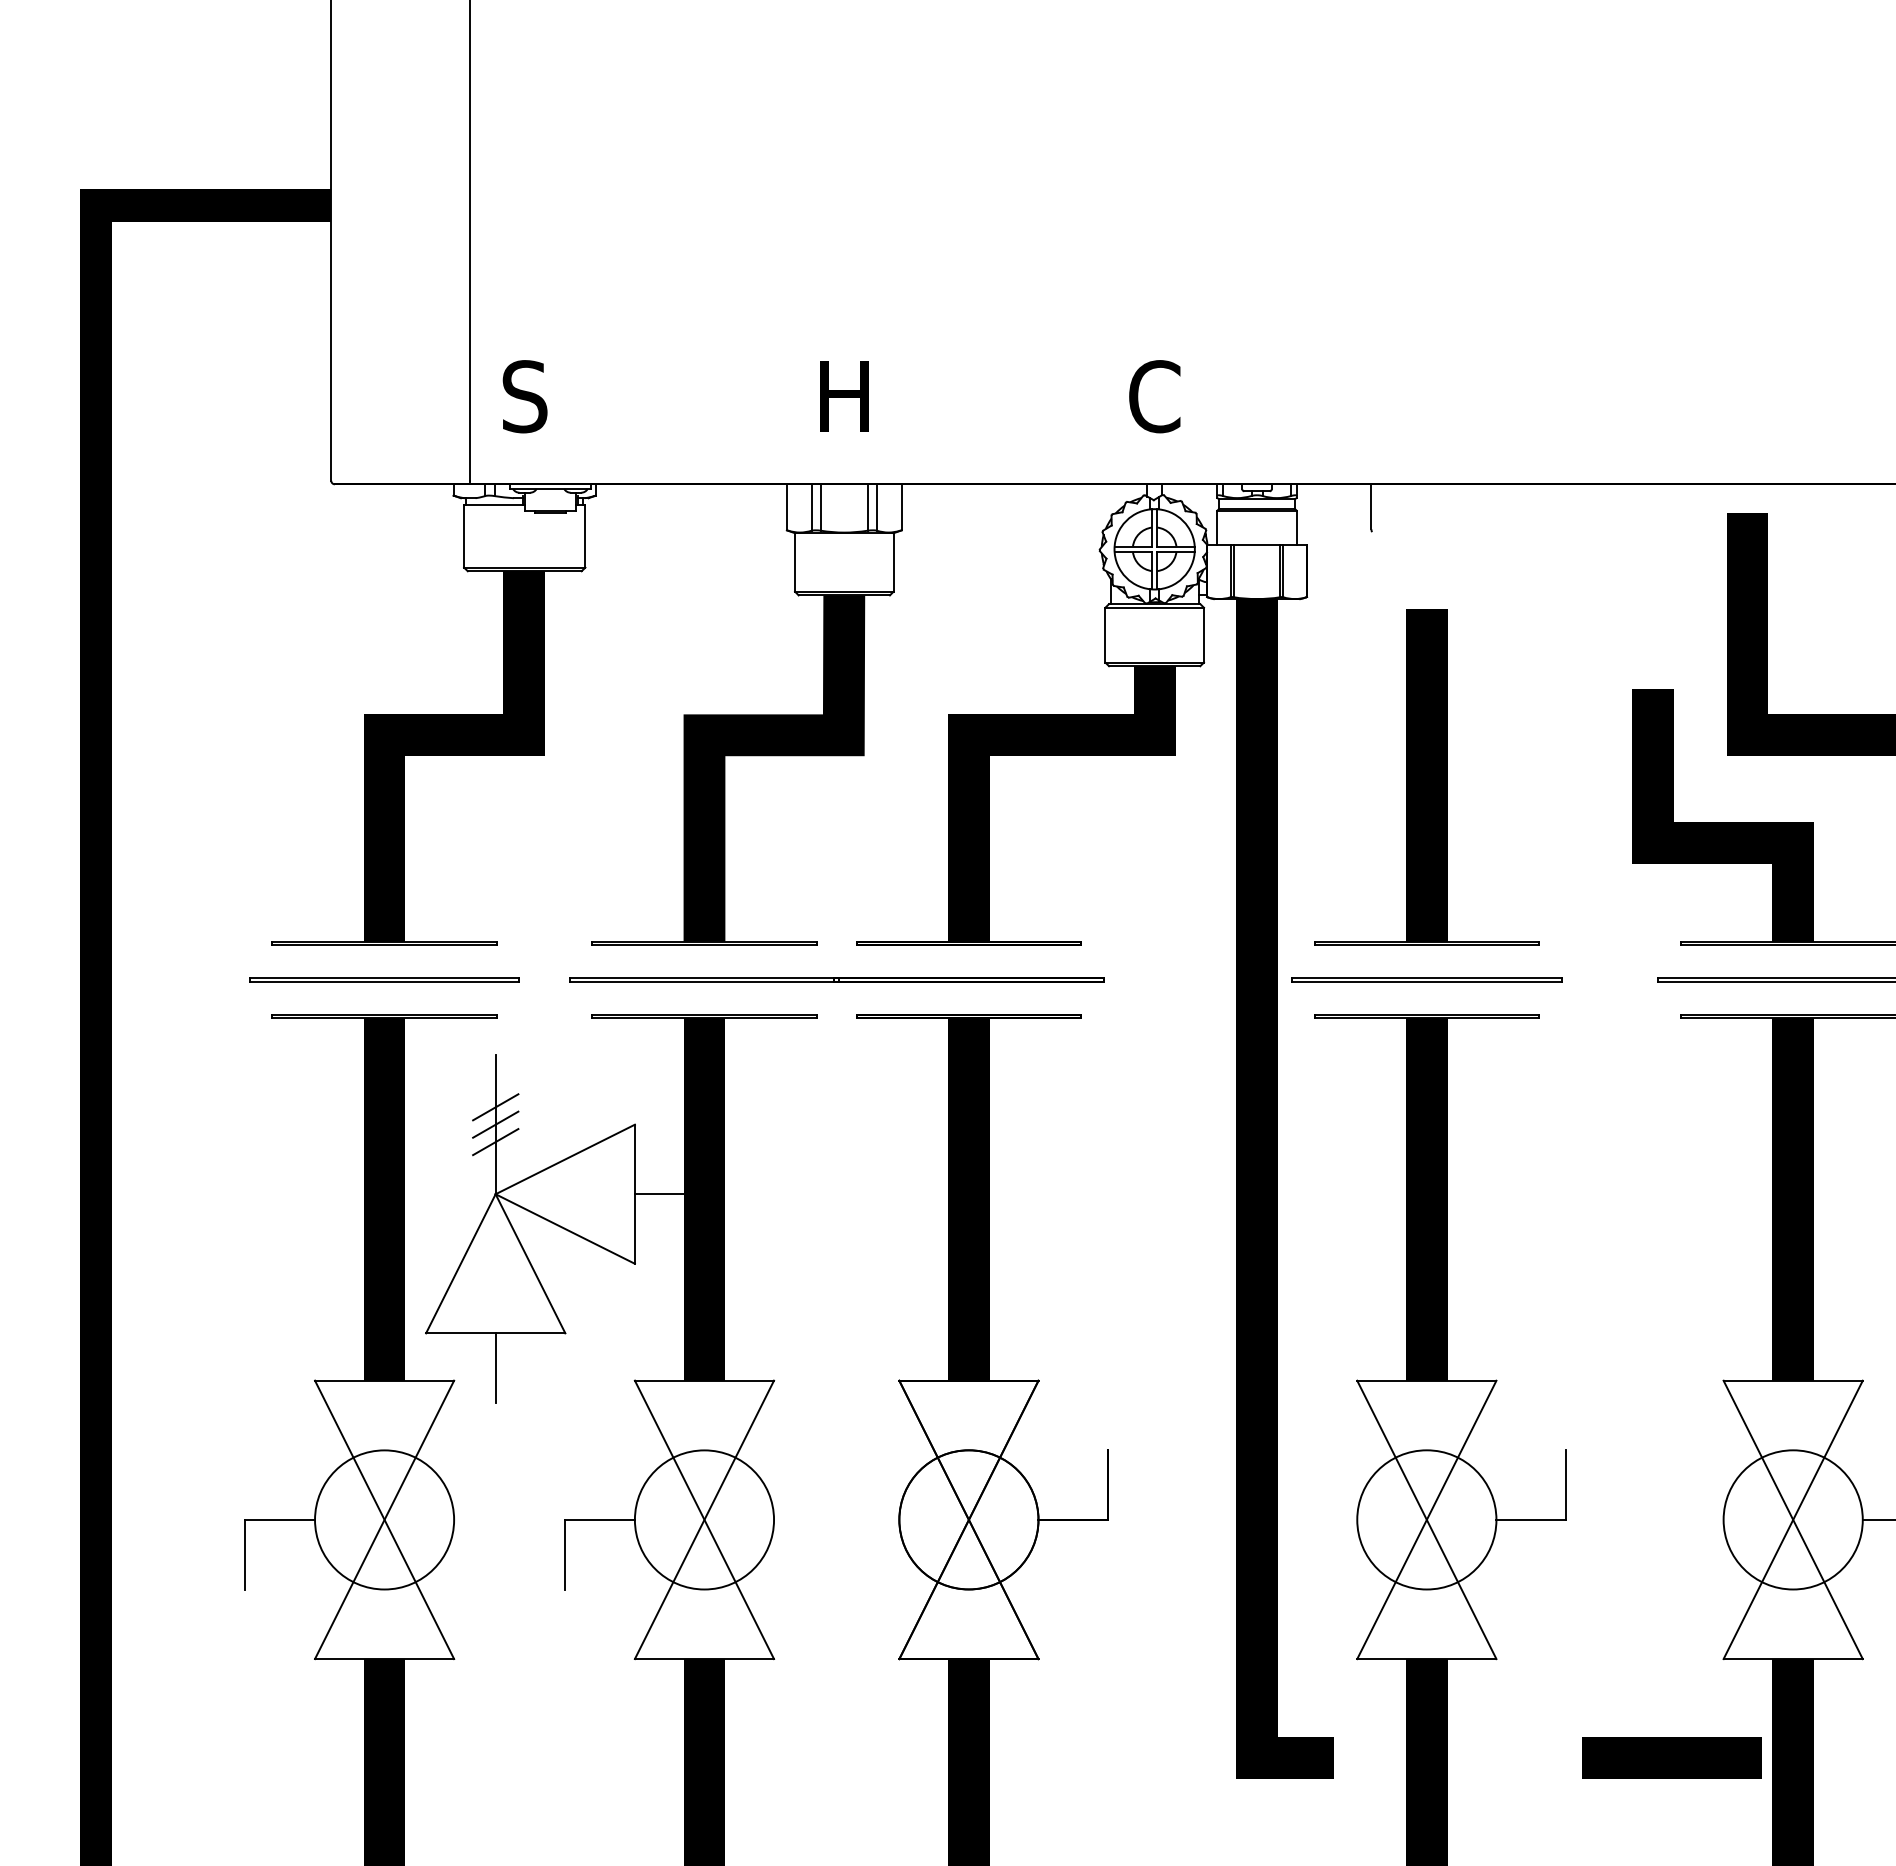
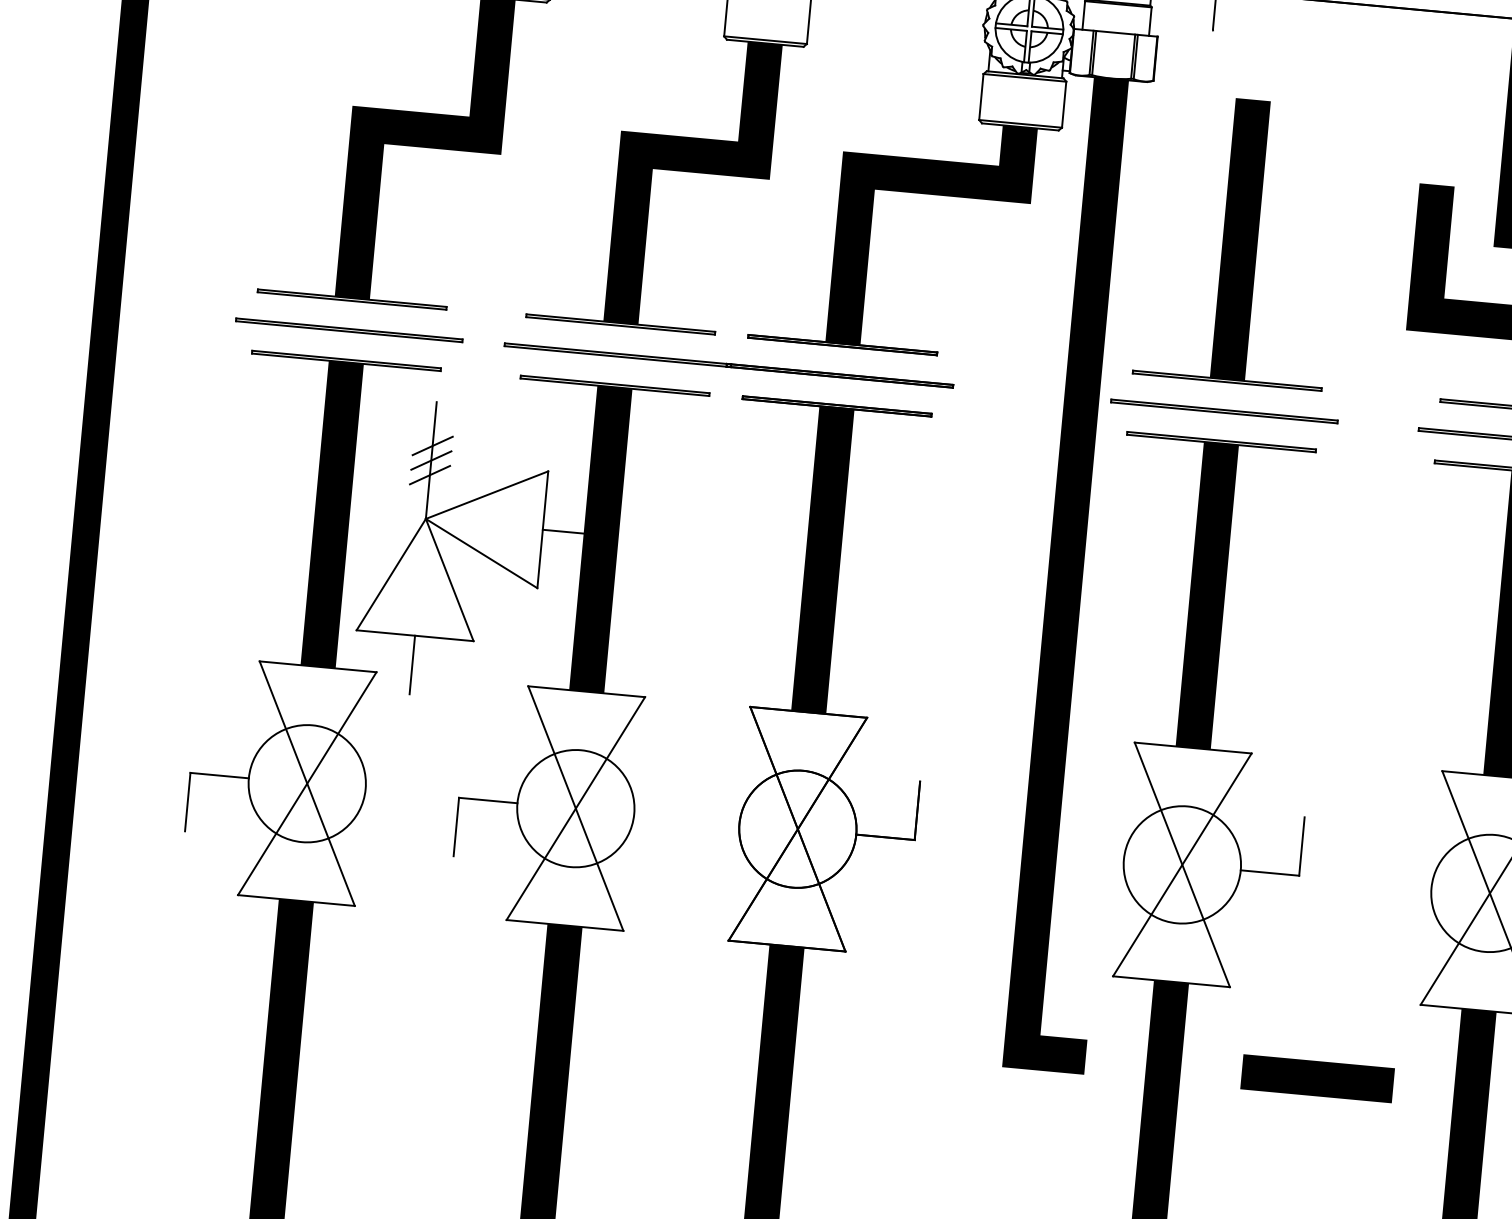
line: (1671, 1757) -> (1317, 1078), moved

